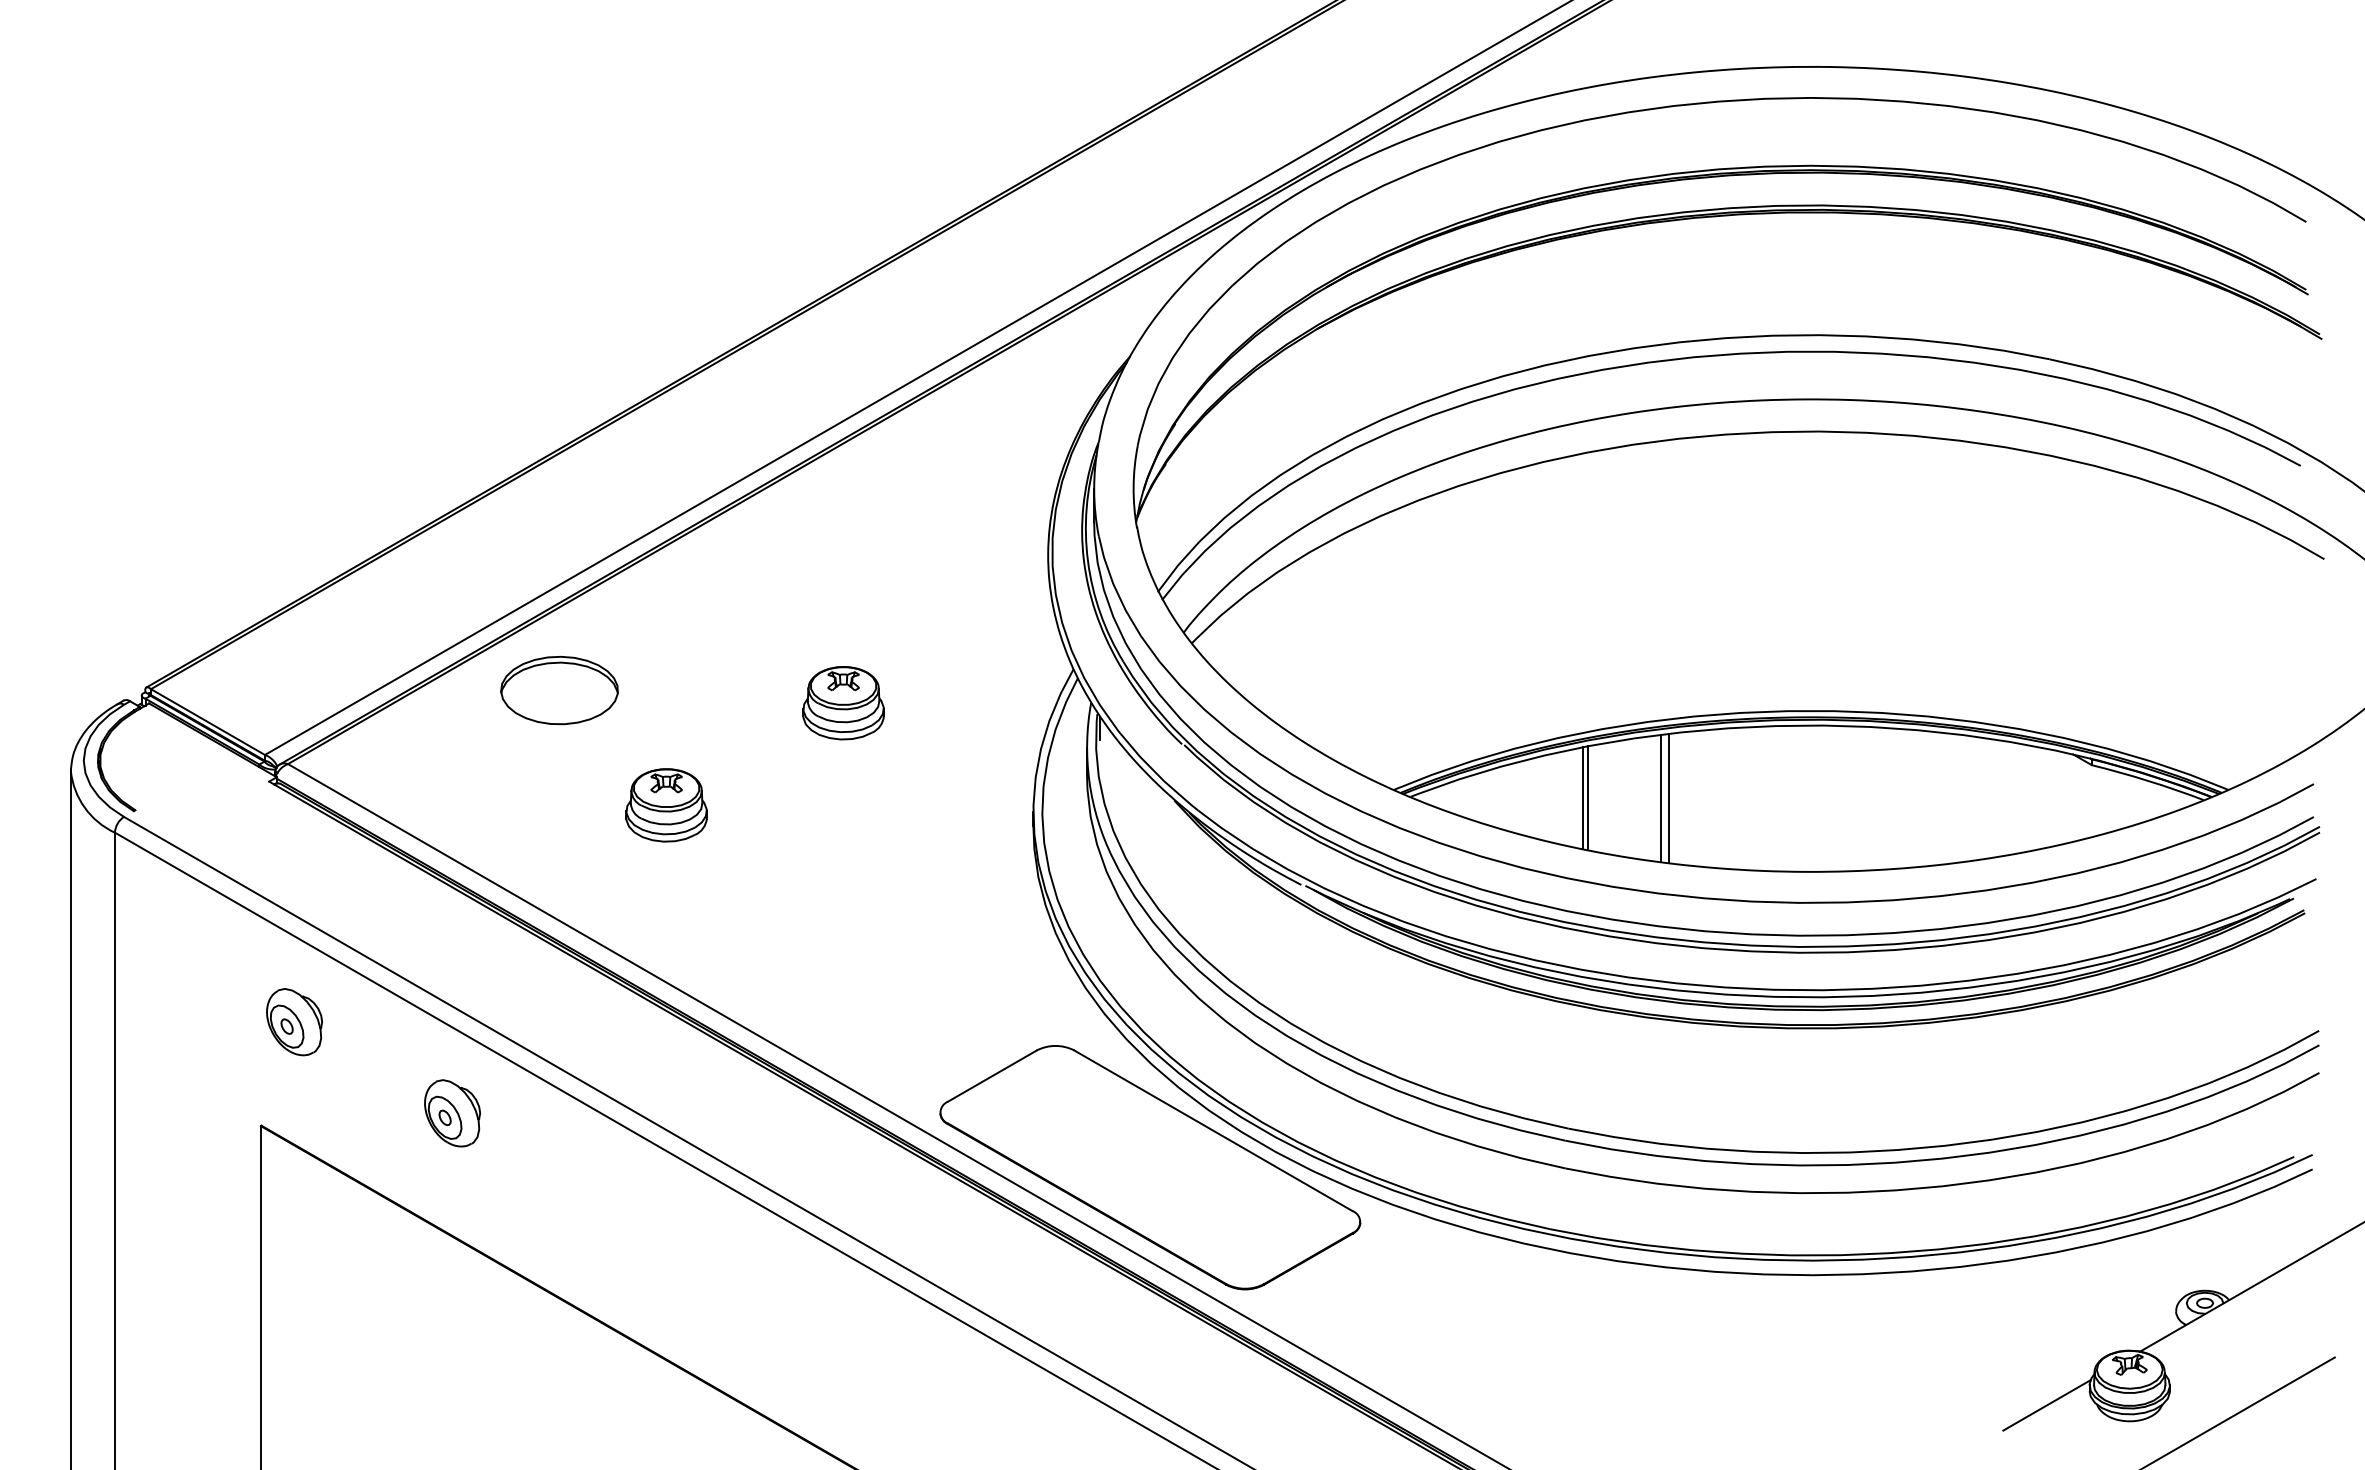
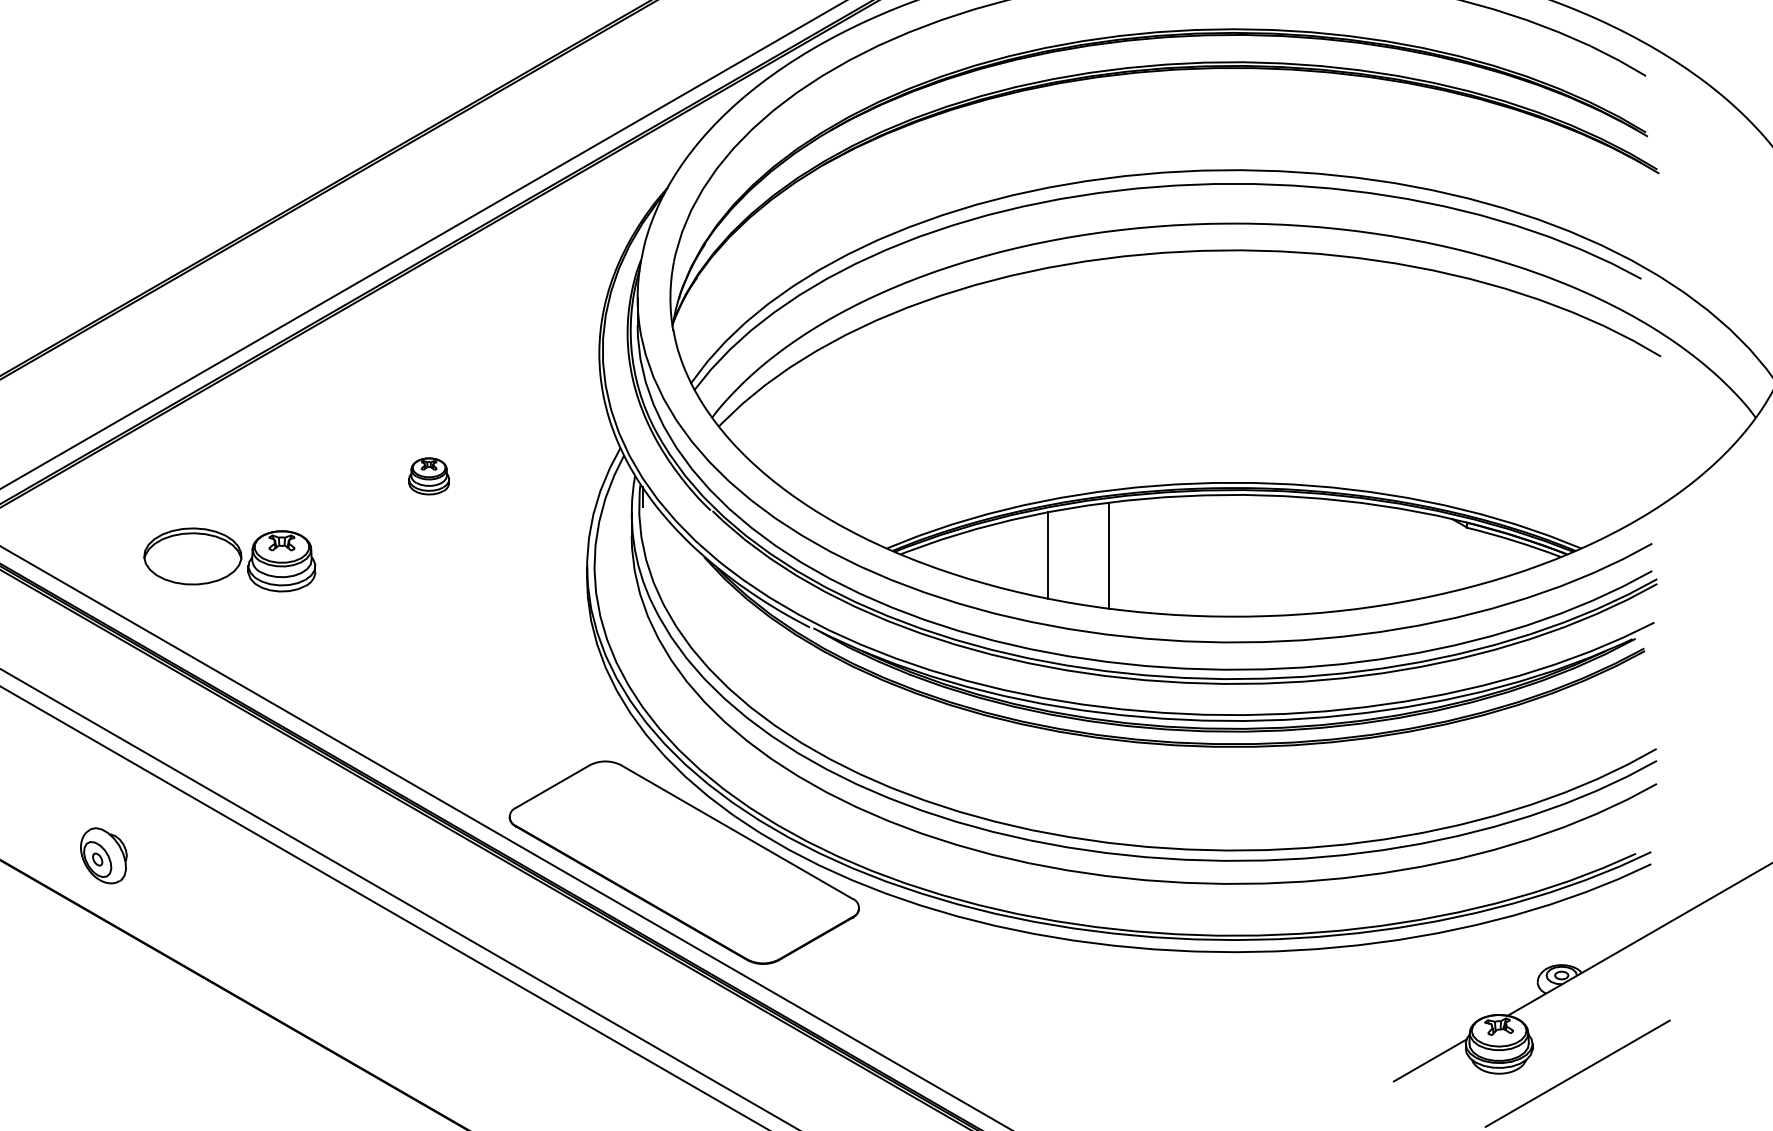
part: (559, 690) -> (192, 556), moved
part: (843, 703) -> (429, 476), size x0.6
line: (1582, 798) -> (1043, 555), removed
line: (1669, 798) -> (1116, 555), removed
part: (452, 1113) -> (103, 855), moved

